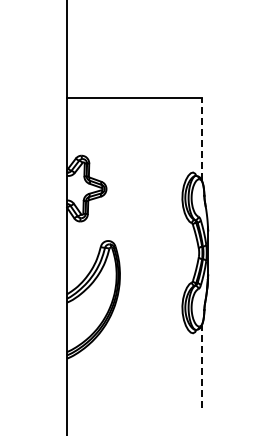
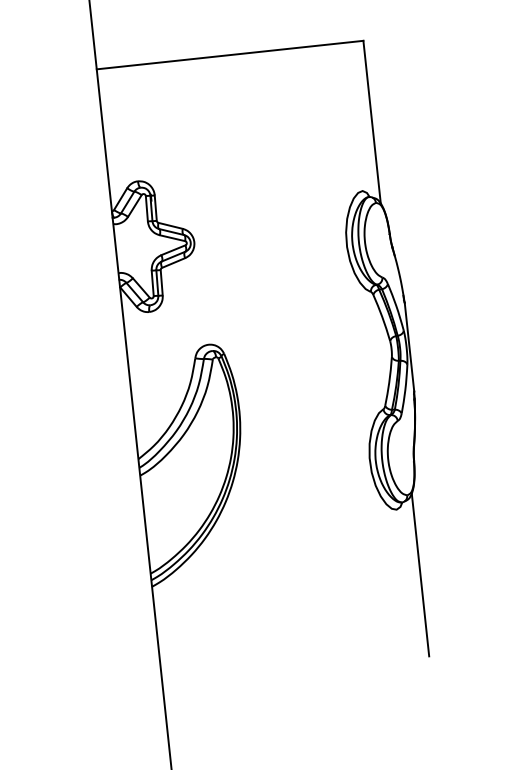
line: (201, 138) -> (371, 121), dashed -> solid
line: (201, 366) -> (420, 573), dashed -> solid

